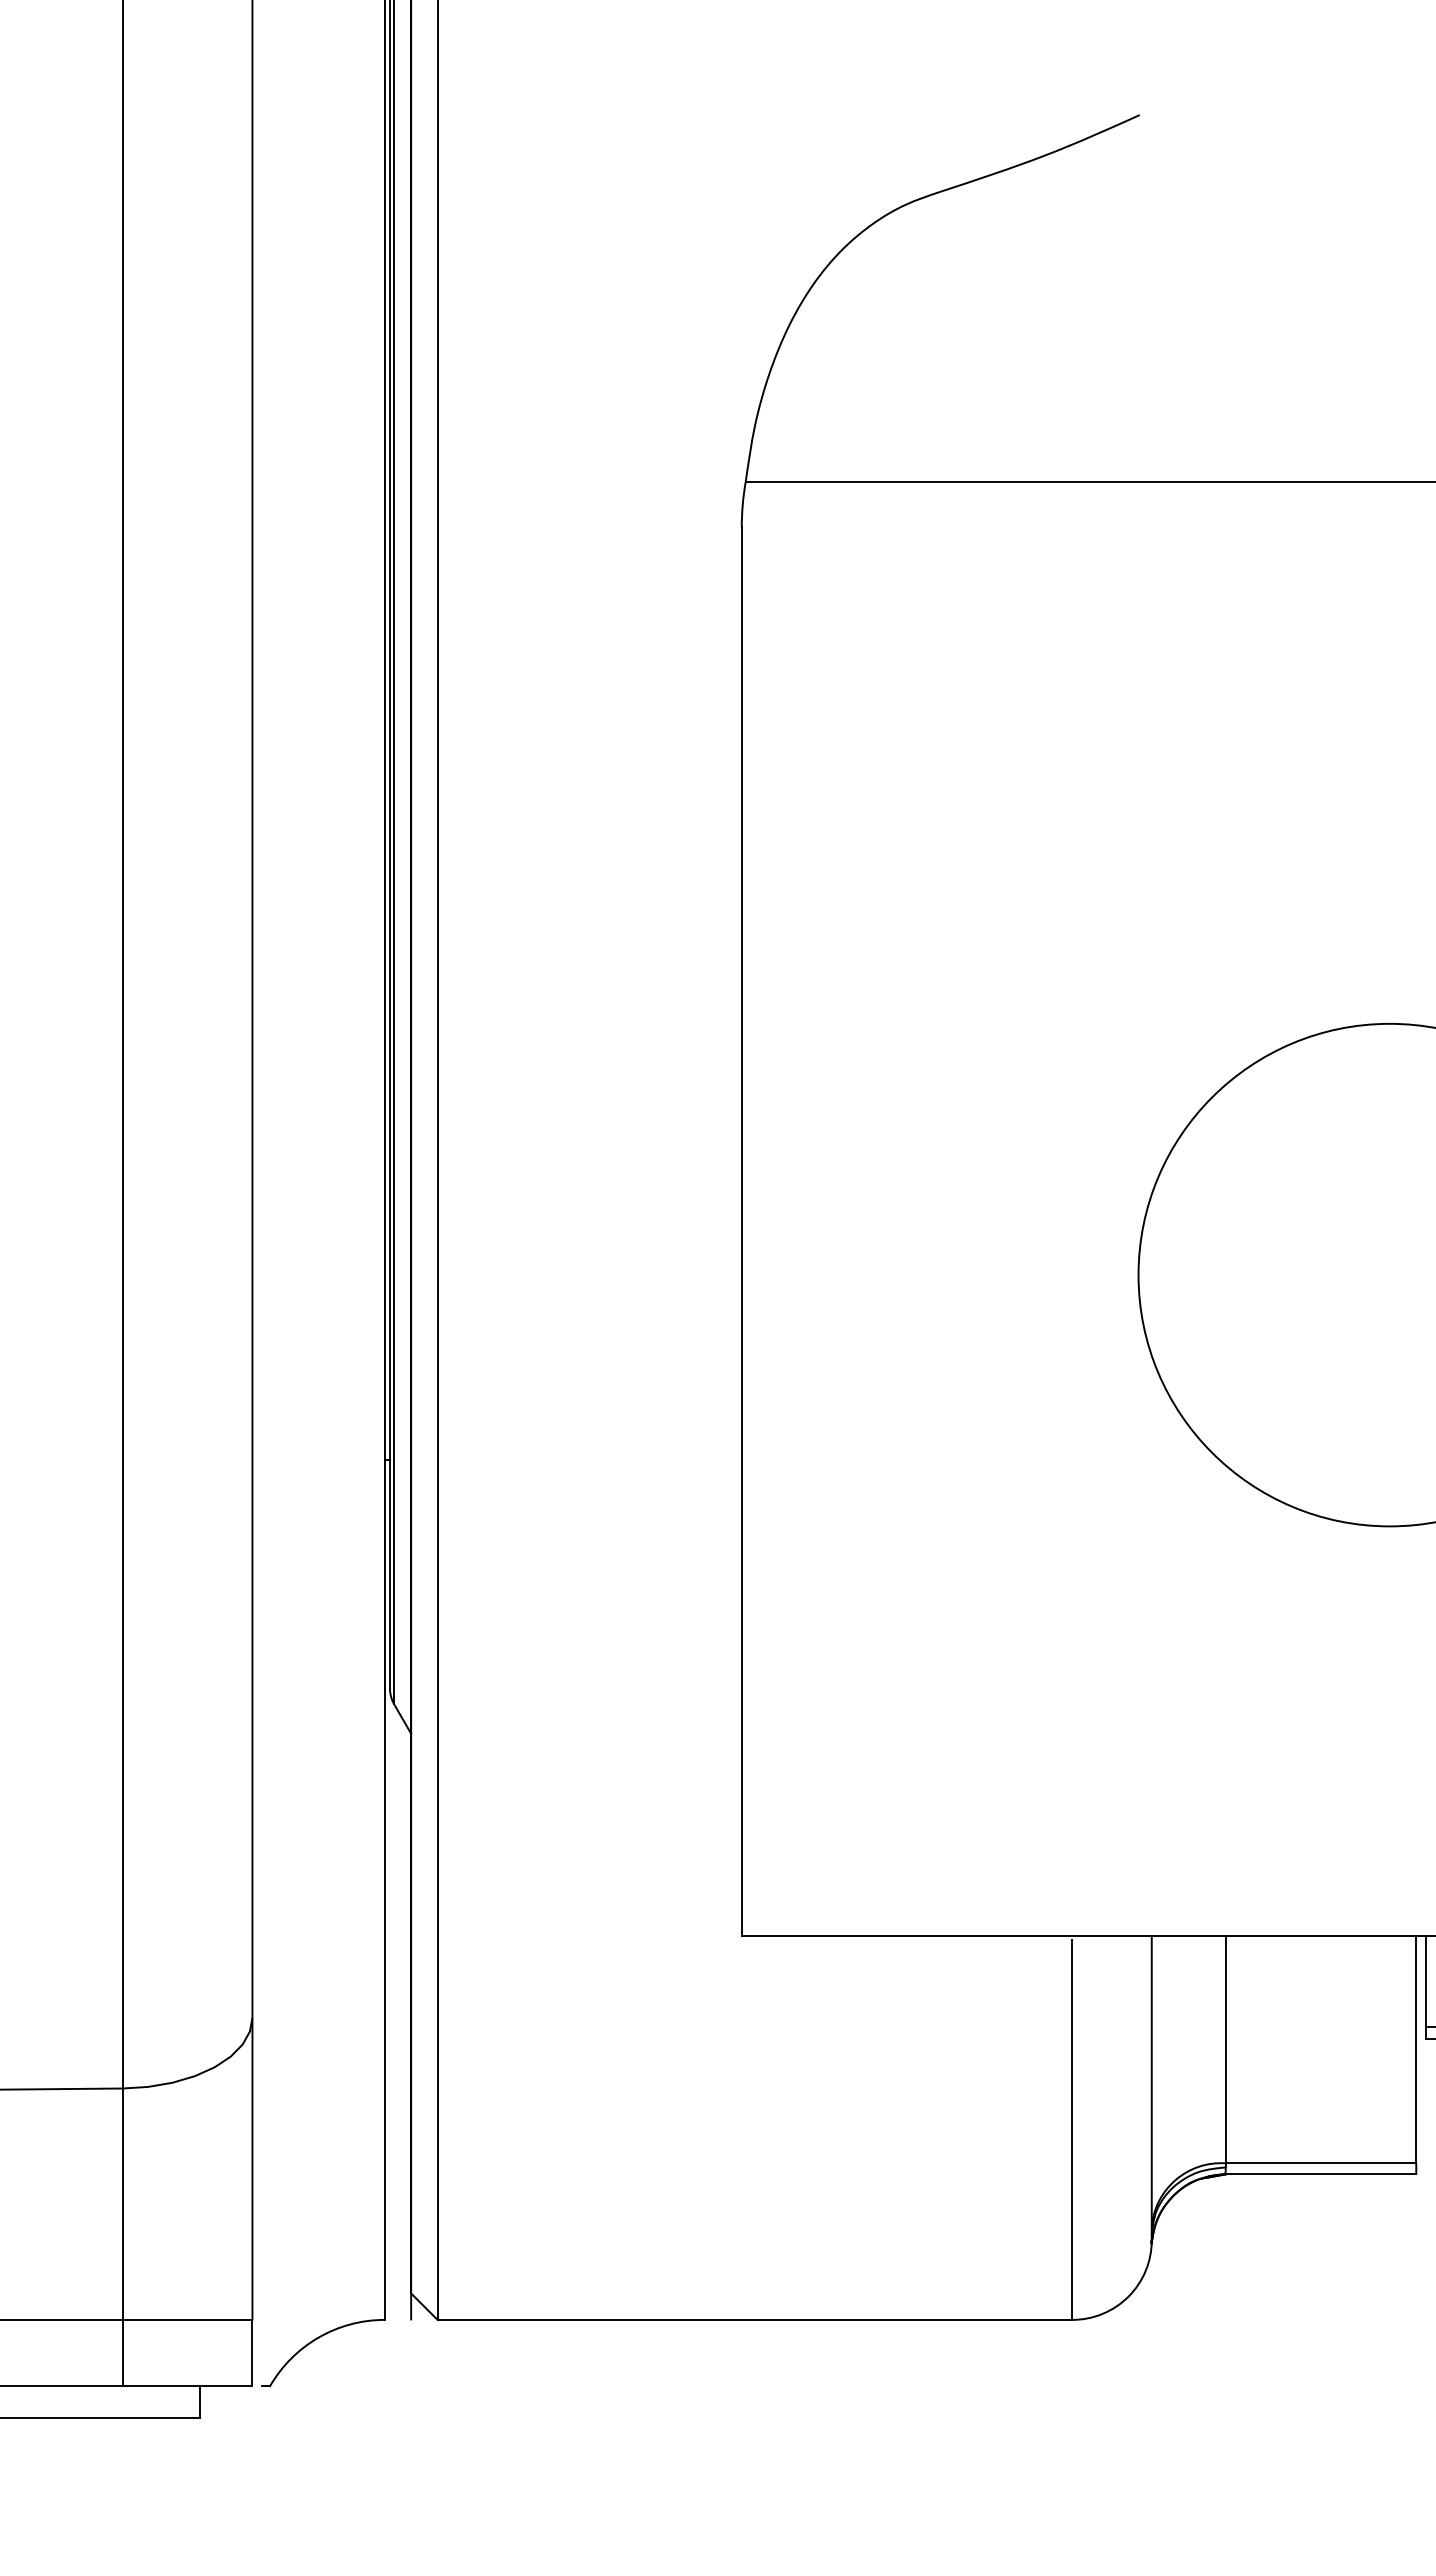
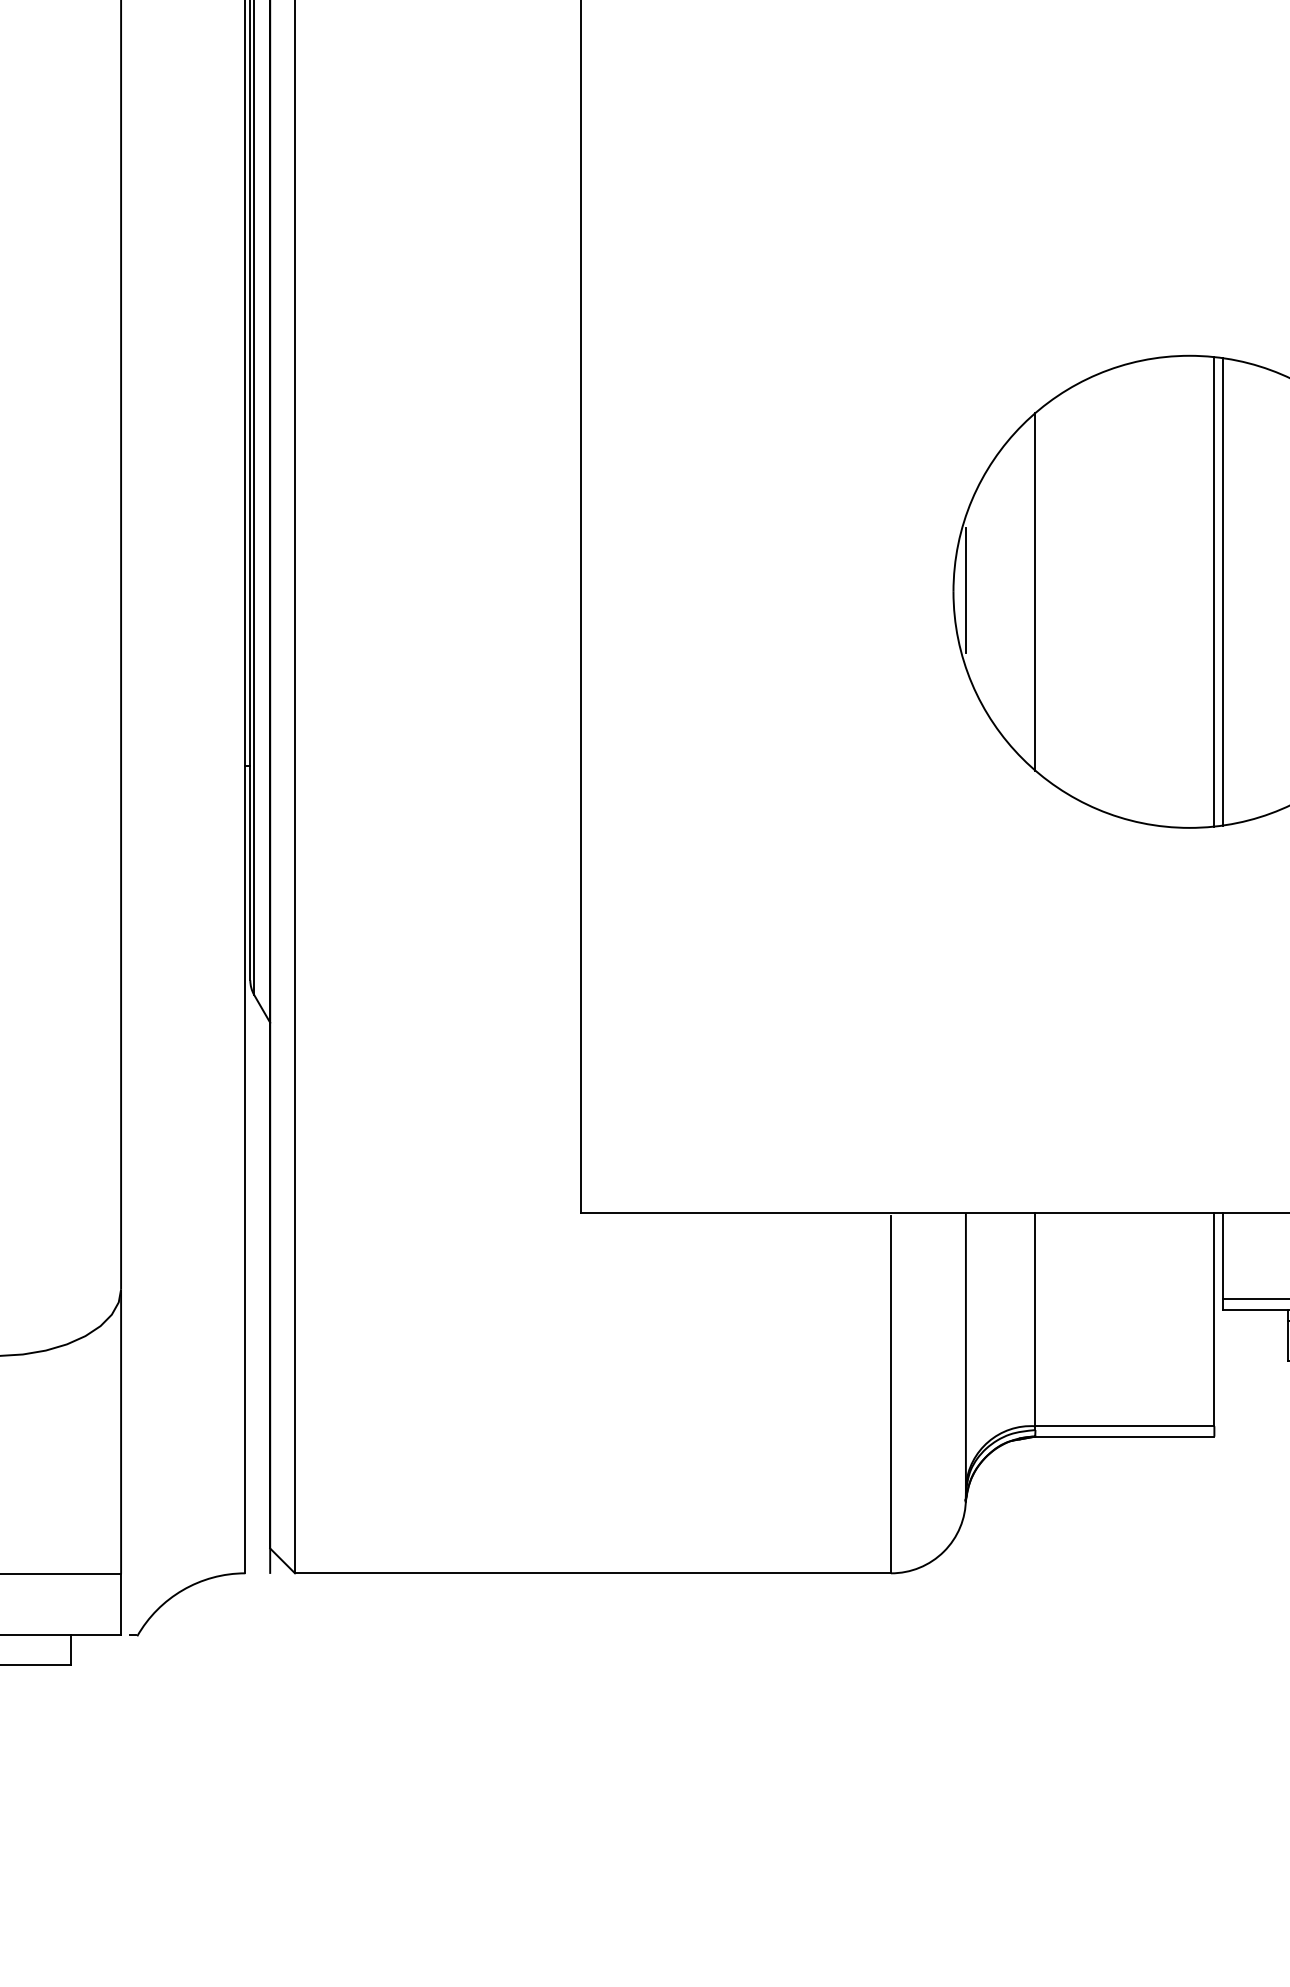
line: (1151, 1273) -> (965, 590), added
line: (1225, 1274) -> (1035, 591), added
line: (1425, 1274) -> (1223, 591), added
line: (1416, 1275) -> (1214, 592), added

